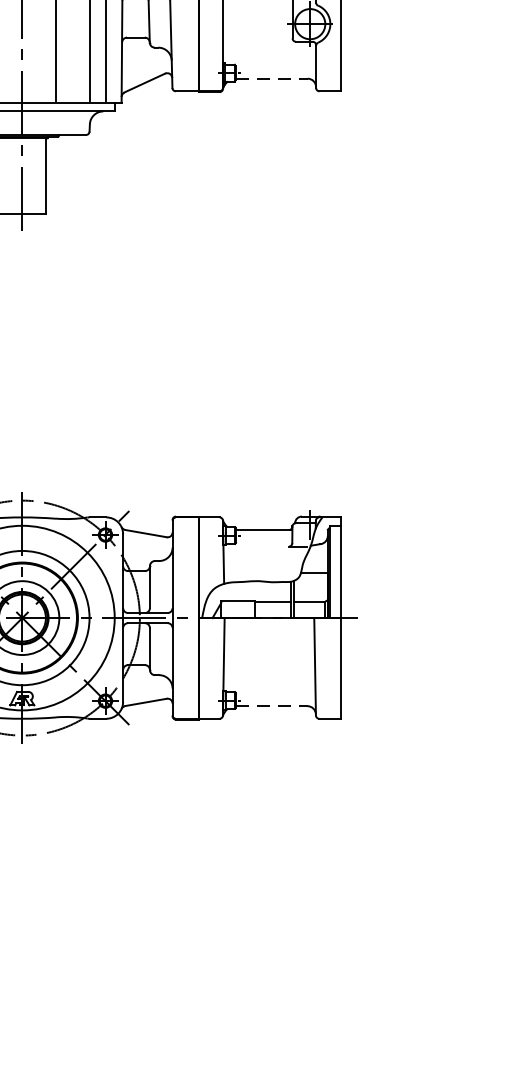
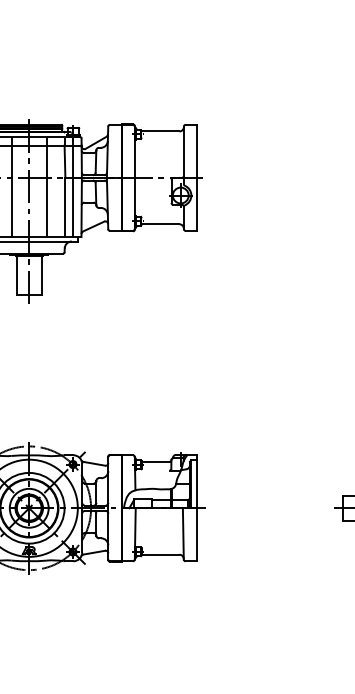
line: (271, 79) -> (160, 224), dashed -> solid
line: (271, 705) -> (160, 554), dashed -> solid

